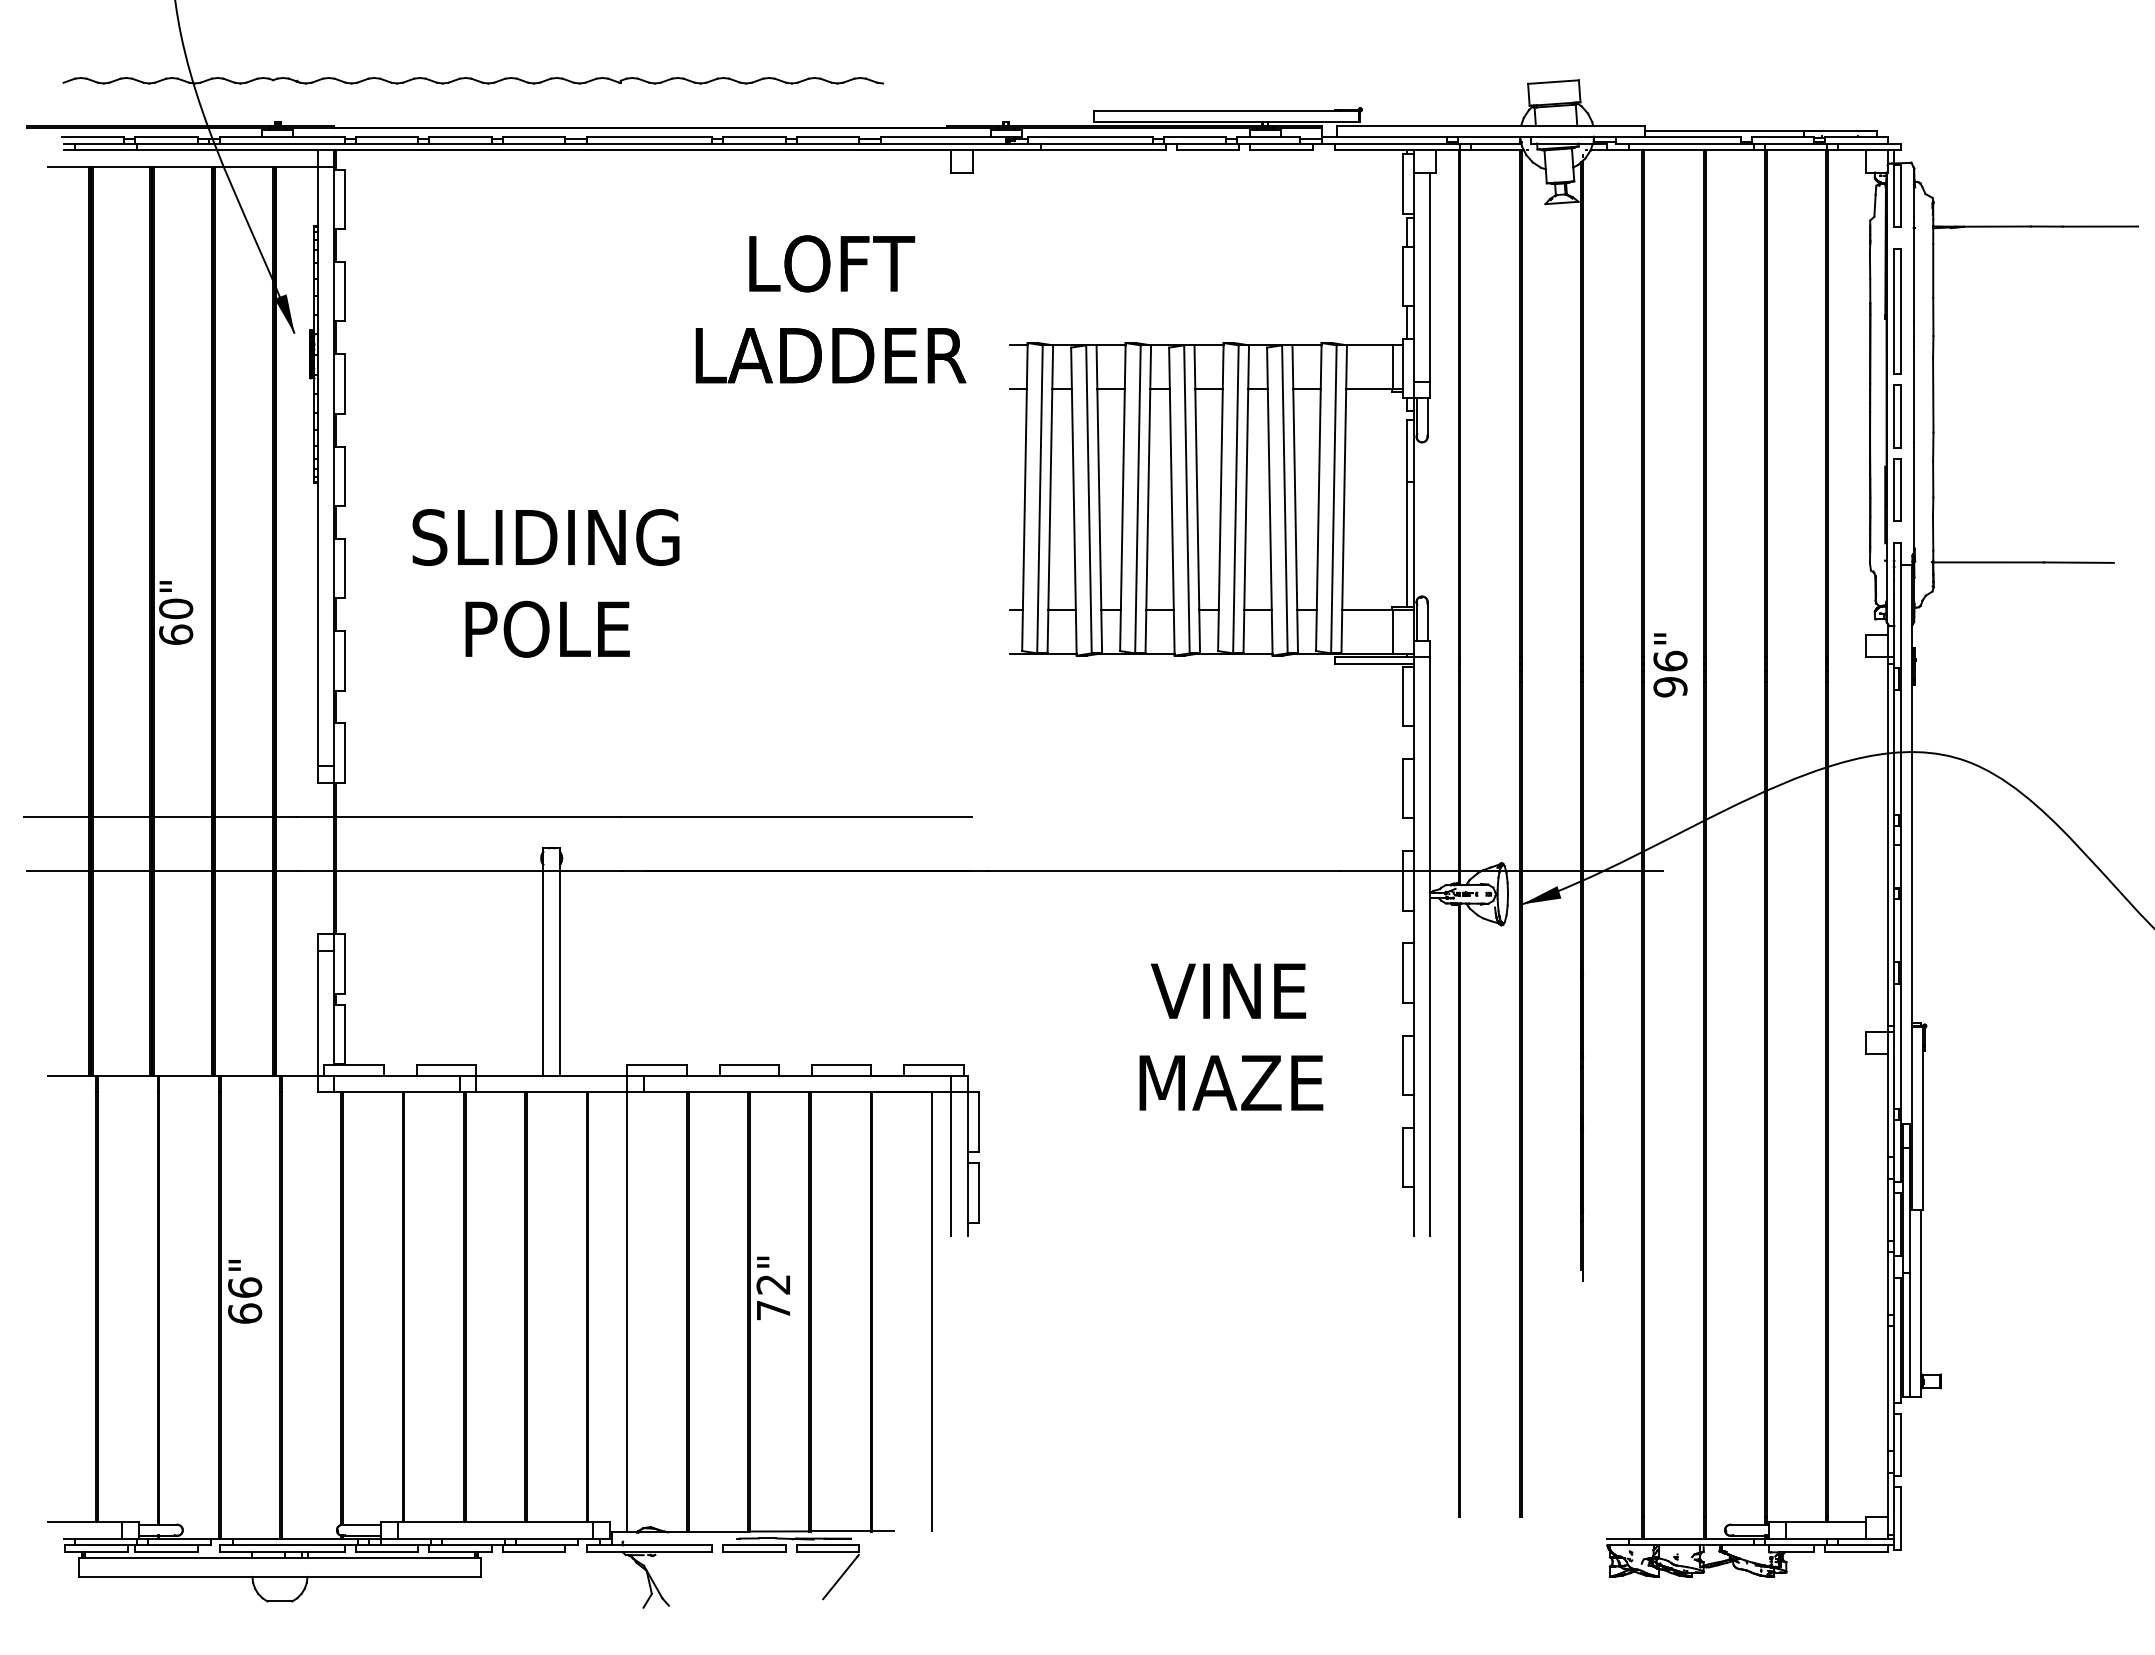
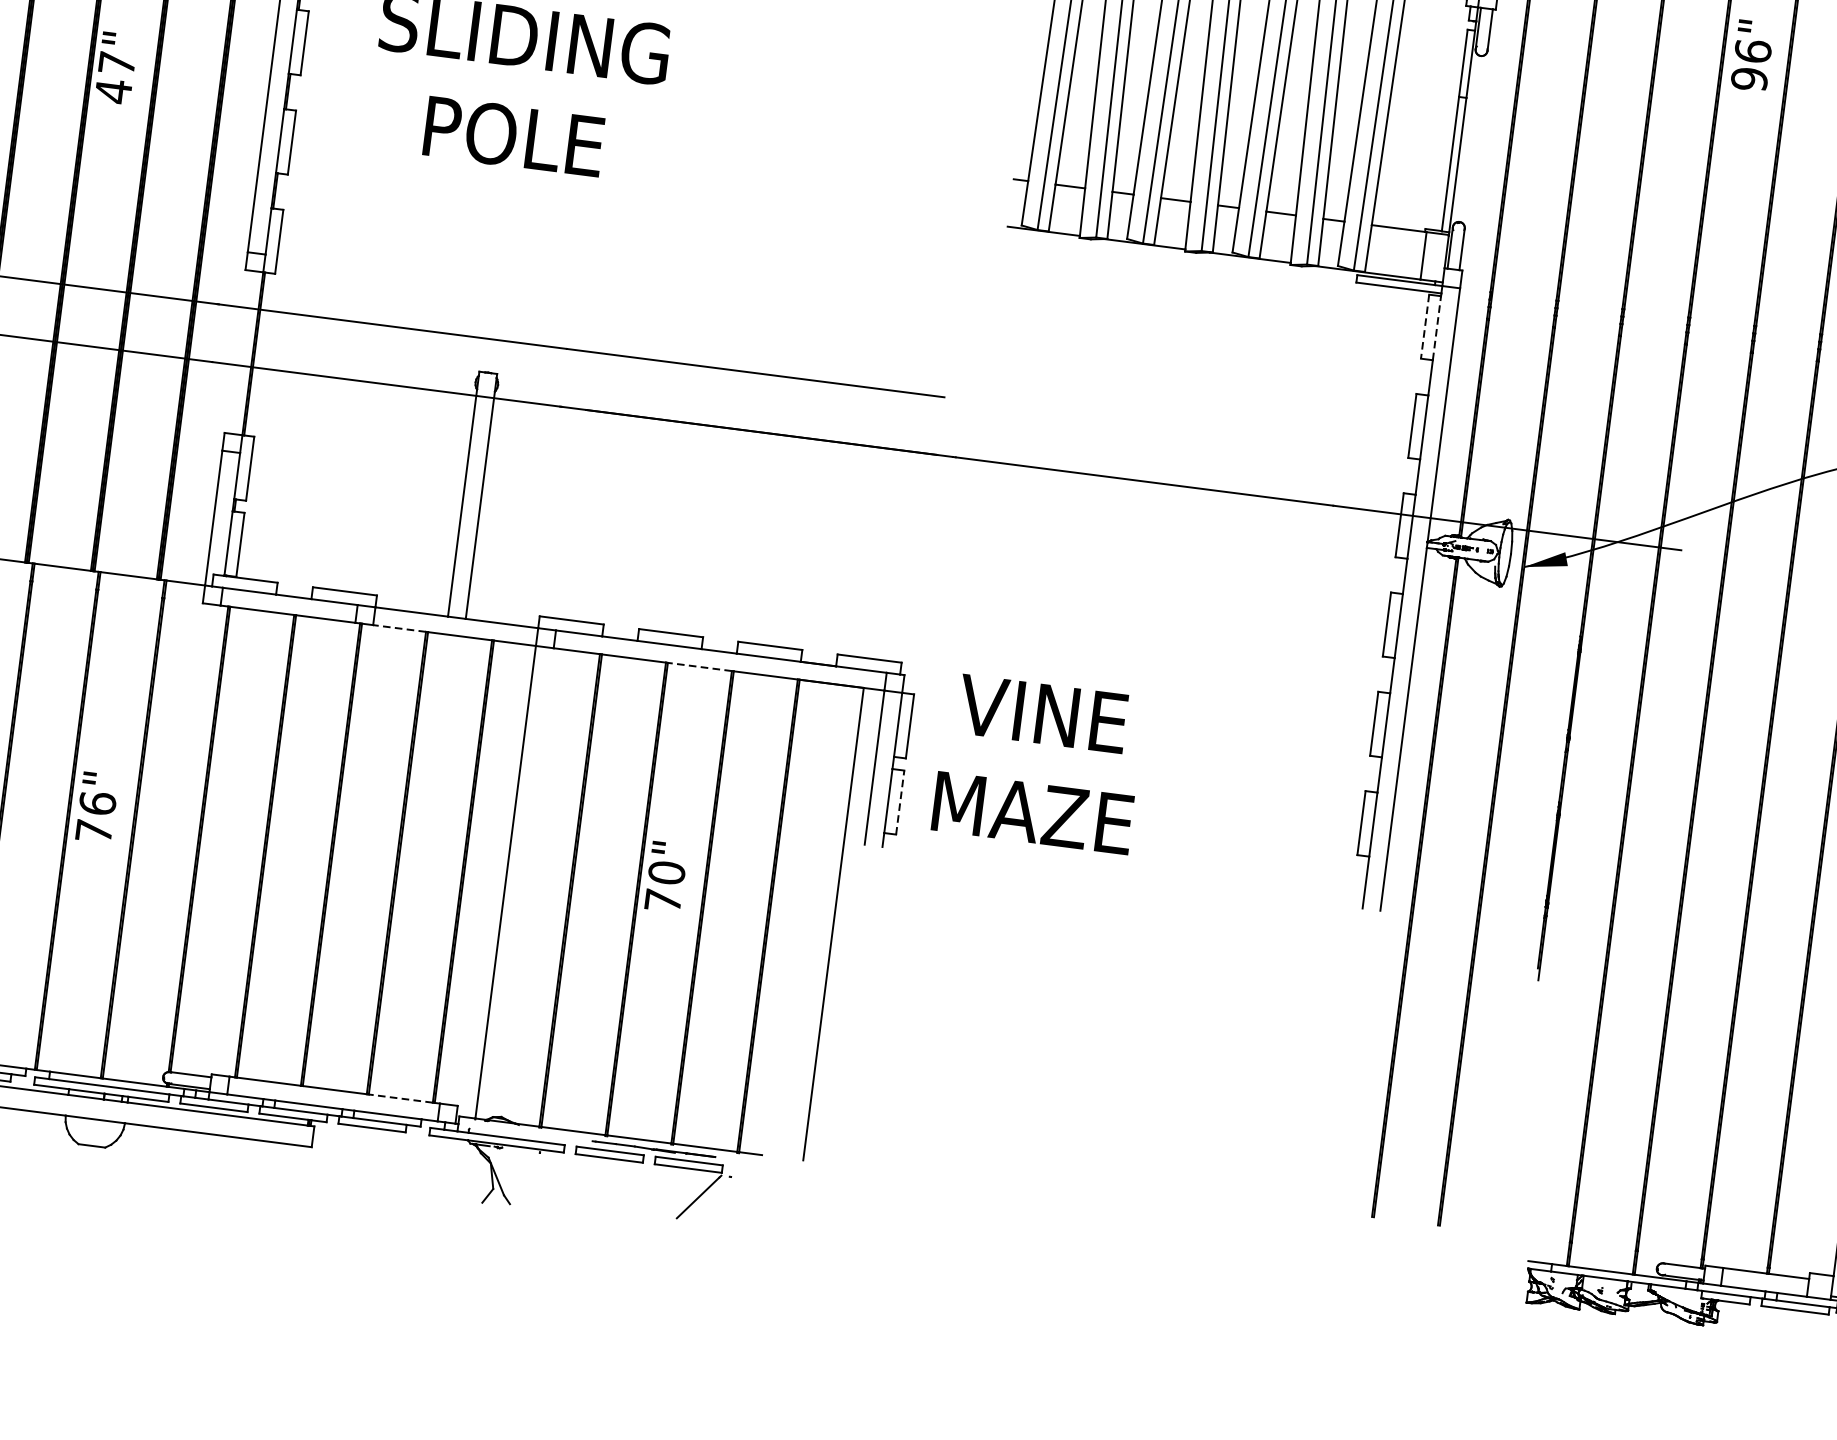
text: (176, 621) -> (115, 77), 60" -> 47"
text: (1670, 665) -> (1752, 55), moved
line: (1402, 696) -> (1424, 326), solid -> dashed
line: (1413, 696) -> (1436, 328), solid -> dashed
text: (1231, 1036) -> (1039, 763), moved
line: (500, 1092) -> (399, 628), solid -> dashed
line: (779, 1092) -> (699, 667), solid -> dashed
line: (978, 1192) -> (900, 802), solid -> dashed
text: (773, 1284) -> (666, 872), 72" -> 70"
text: (245, 1313) -> (94, 831), 66" -> 76"
line: (556, 1522) -> (400, 1099), solid -> dashed

